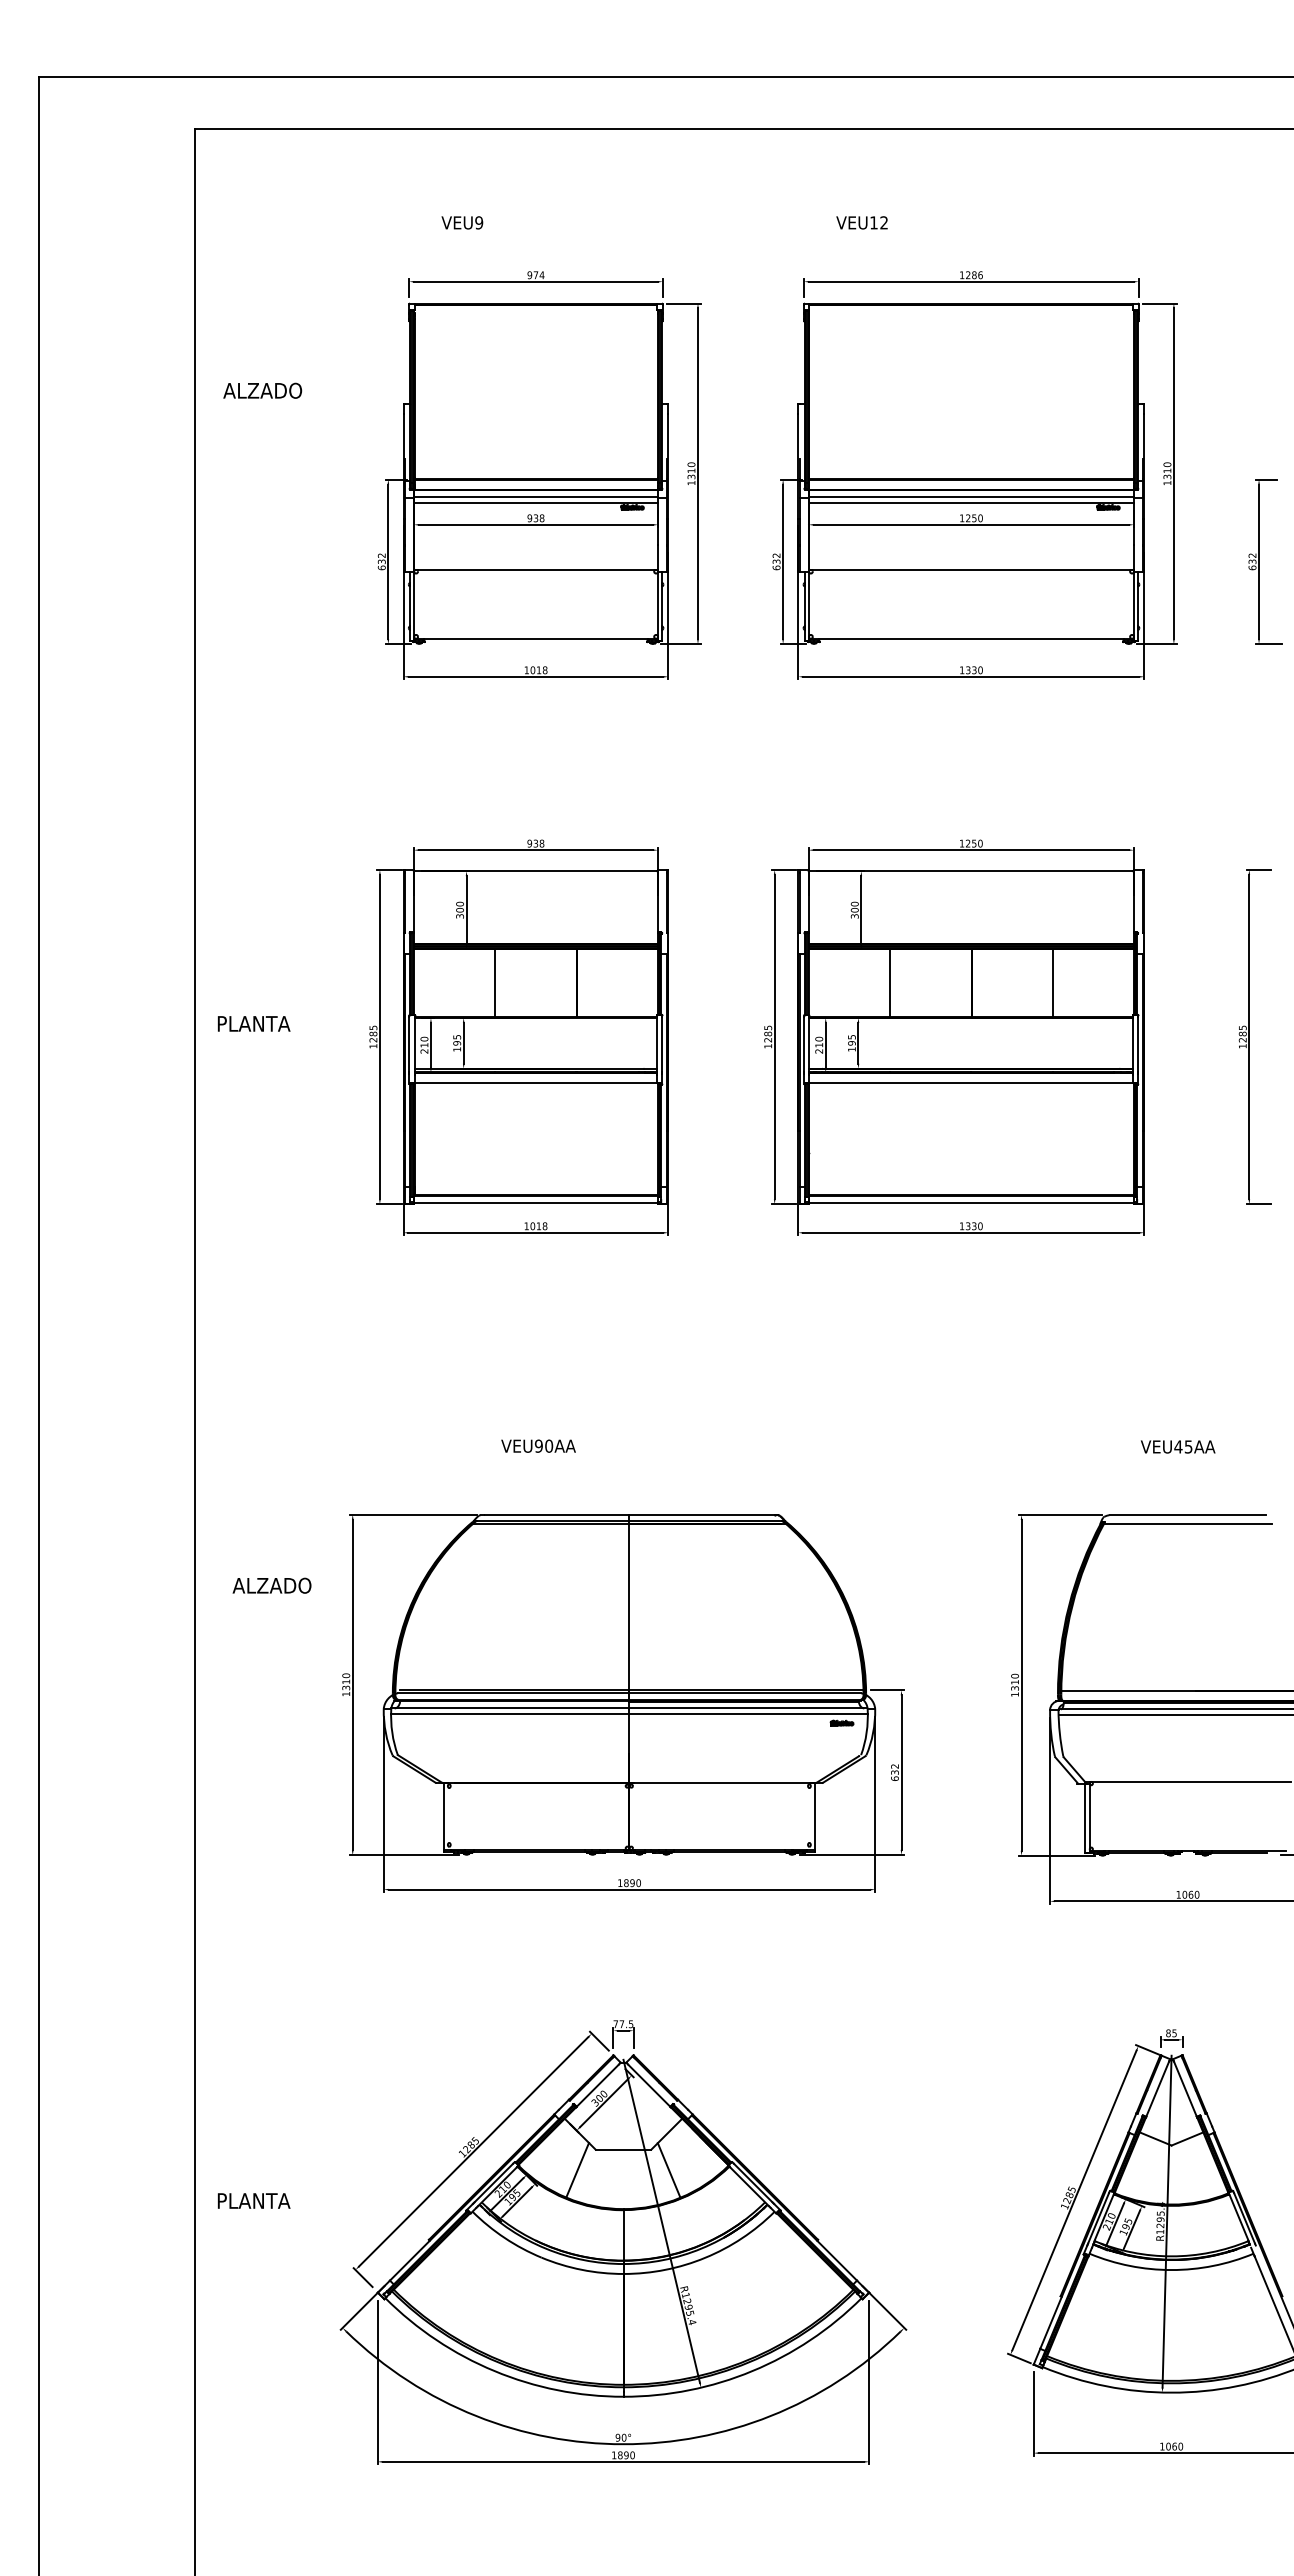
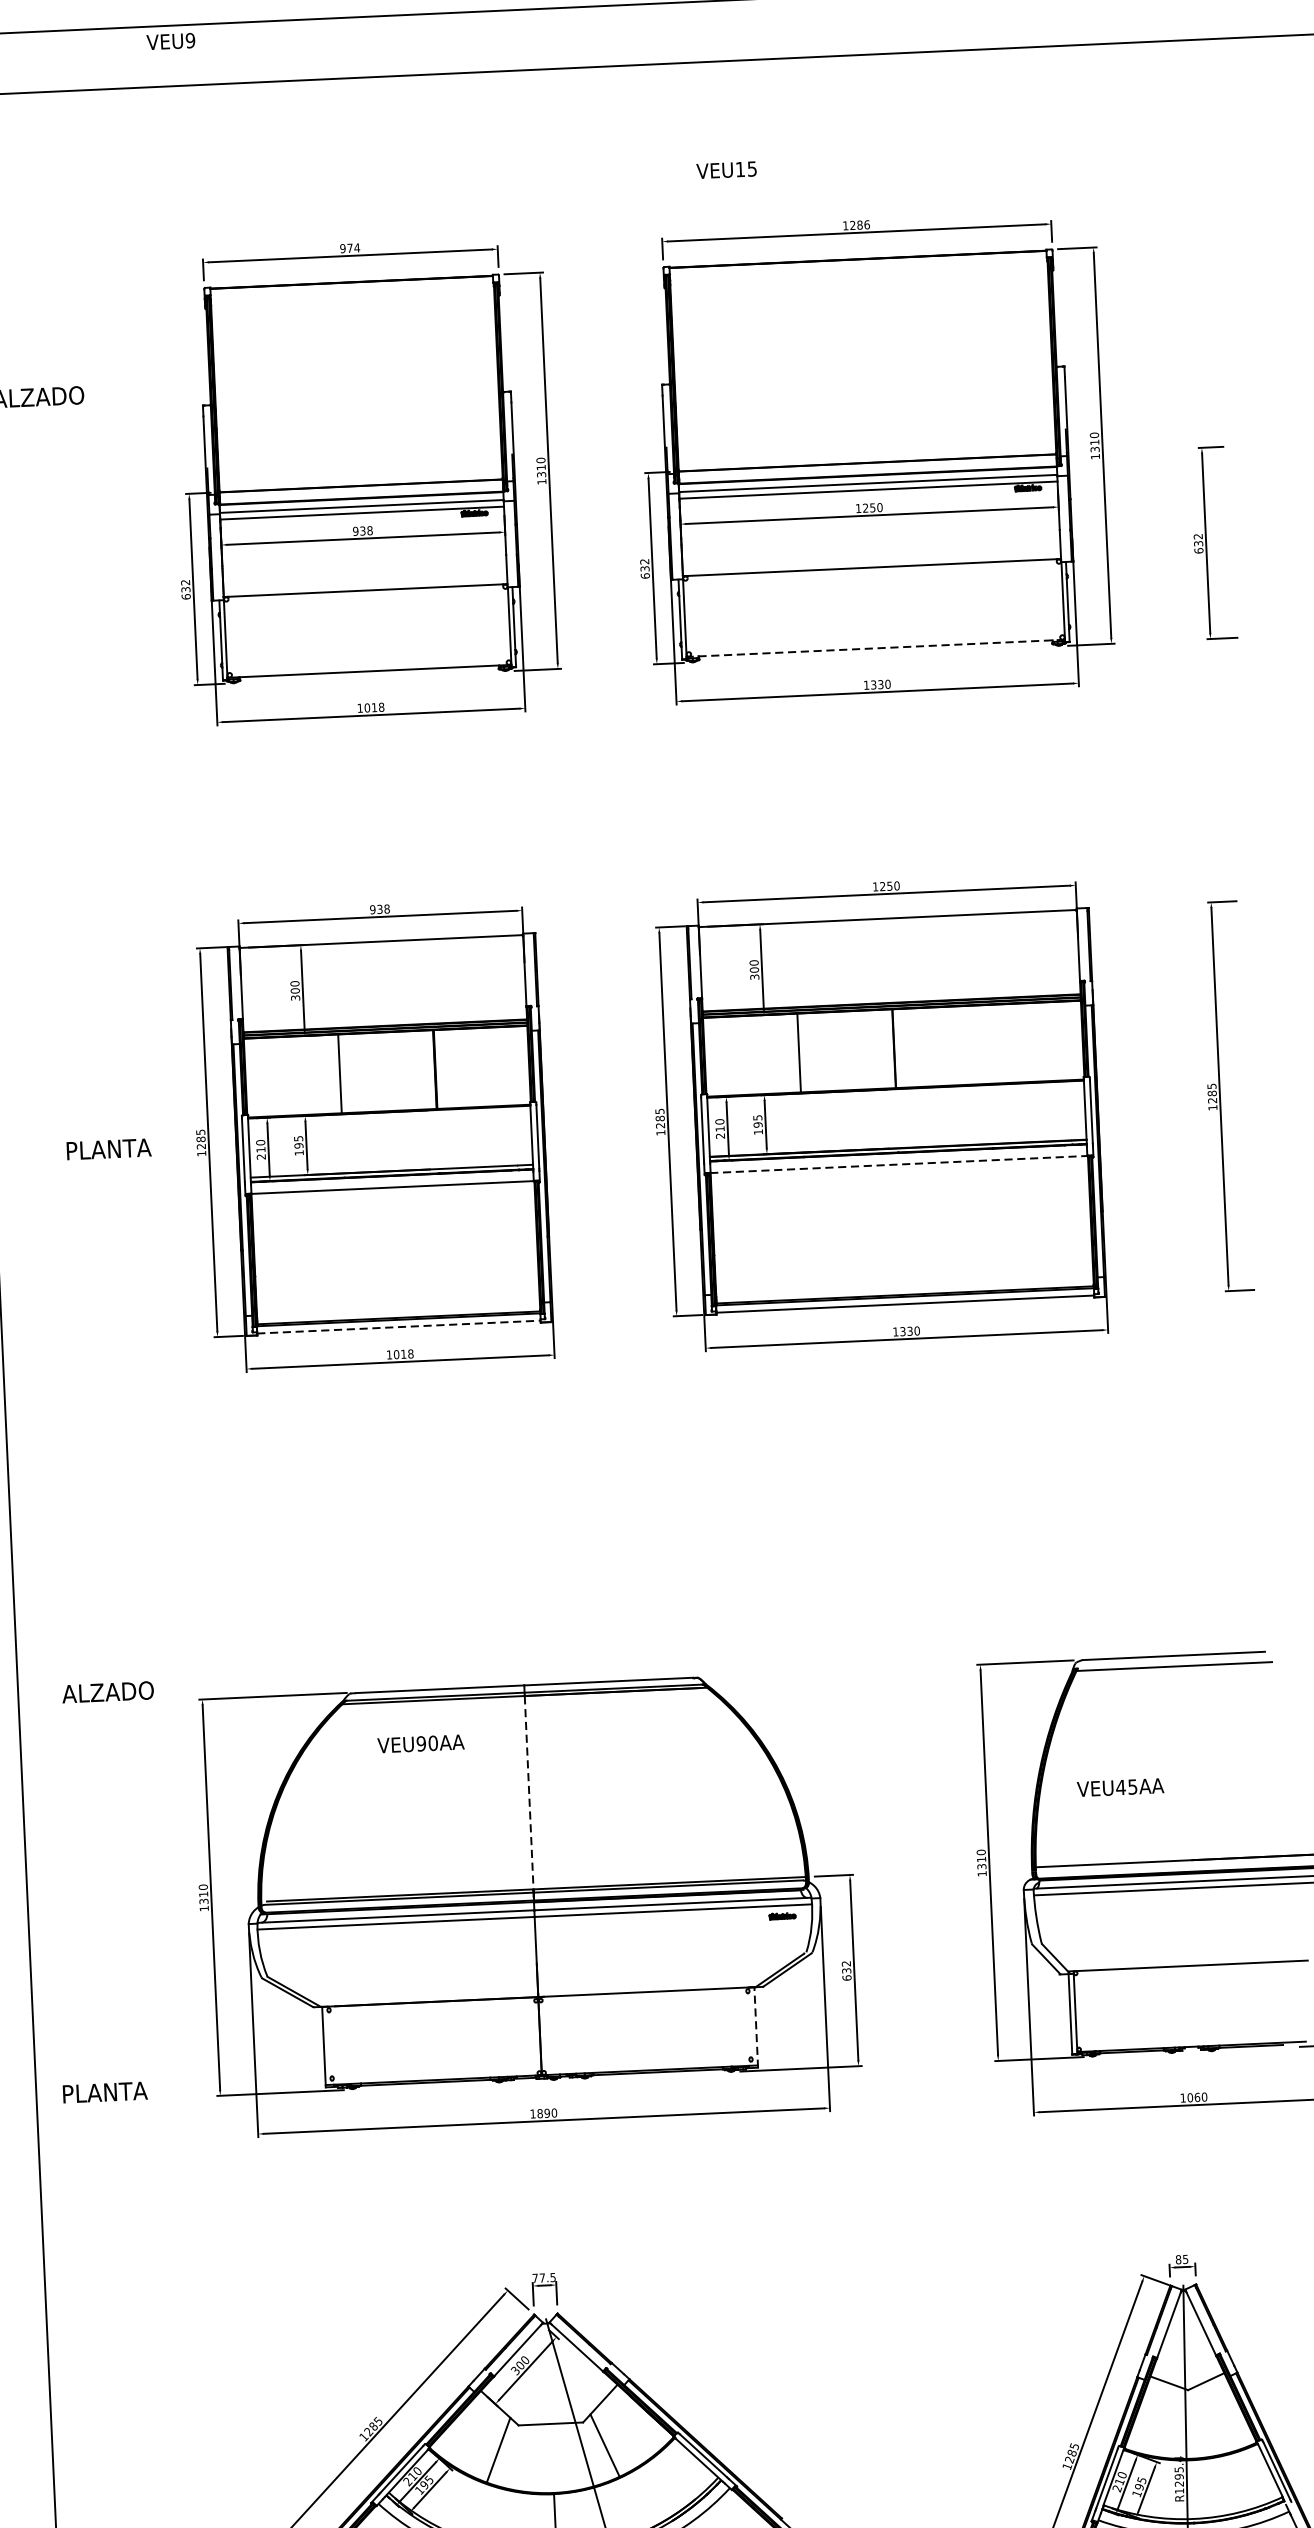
text: (462, 222) -> (171, 41), moved
text: (883, 222) -> (751, 168), VEU12 -> VEU15
line: (971, 638) -> (875, 647), solid -> dashed
line: (1053, 983) -> (989, 1044), removed
text: (254, 1023) -> (109, 1148), moved
line: (971, 1082) -> (899, 1164), solid -> dashed
line: (535, 1202) -> (398, 1326), solid -> dashed
text: (538, 1445) -> (420, 1743), moved
text: (1177, 1446) -> (1119, 1787), moved
text: (271, 1585) -> (107, 1692), moved
line: (629, 1609) -> (529, 1795), solid -> dashed
line: (815, 1817) -> (756, 2027), solid -> dashed
text: (254, 2200) -> (105, 2091), moved

